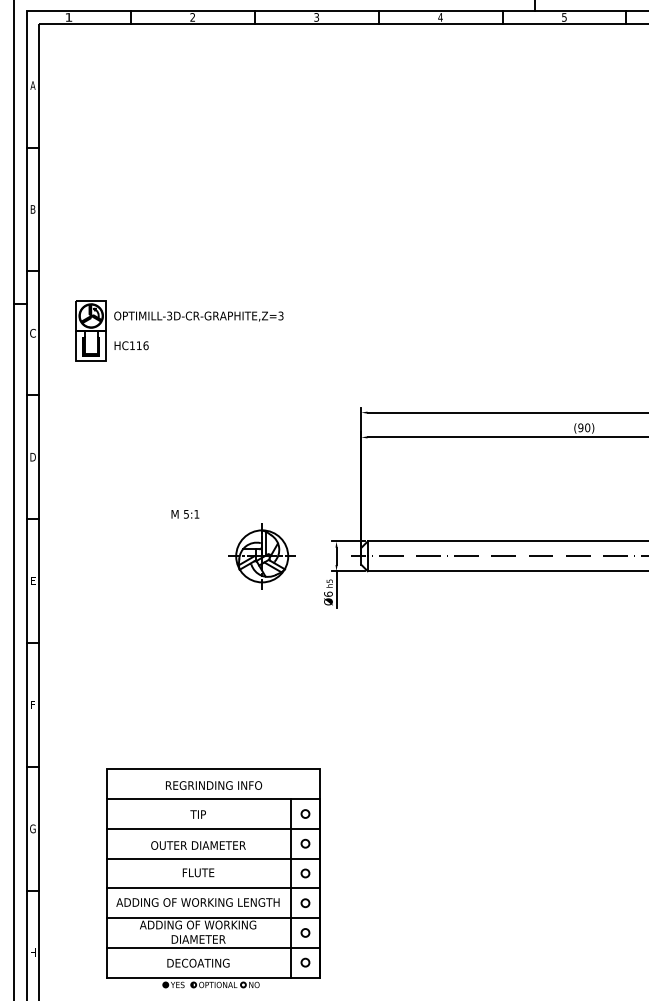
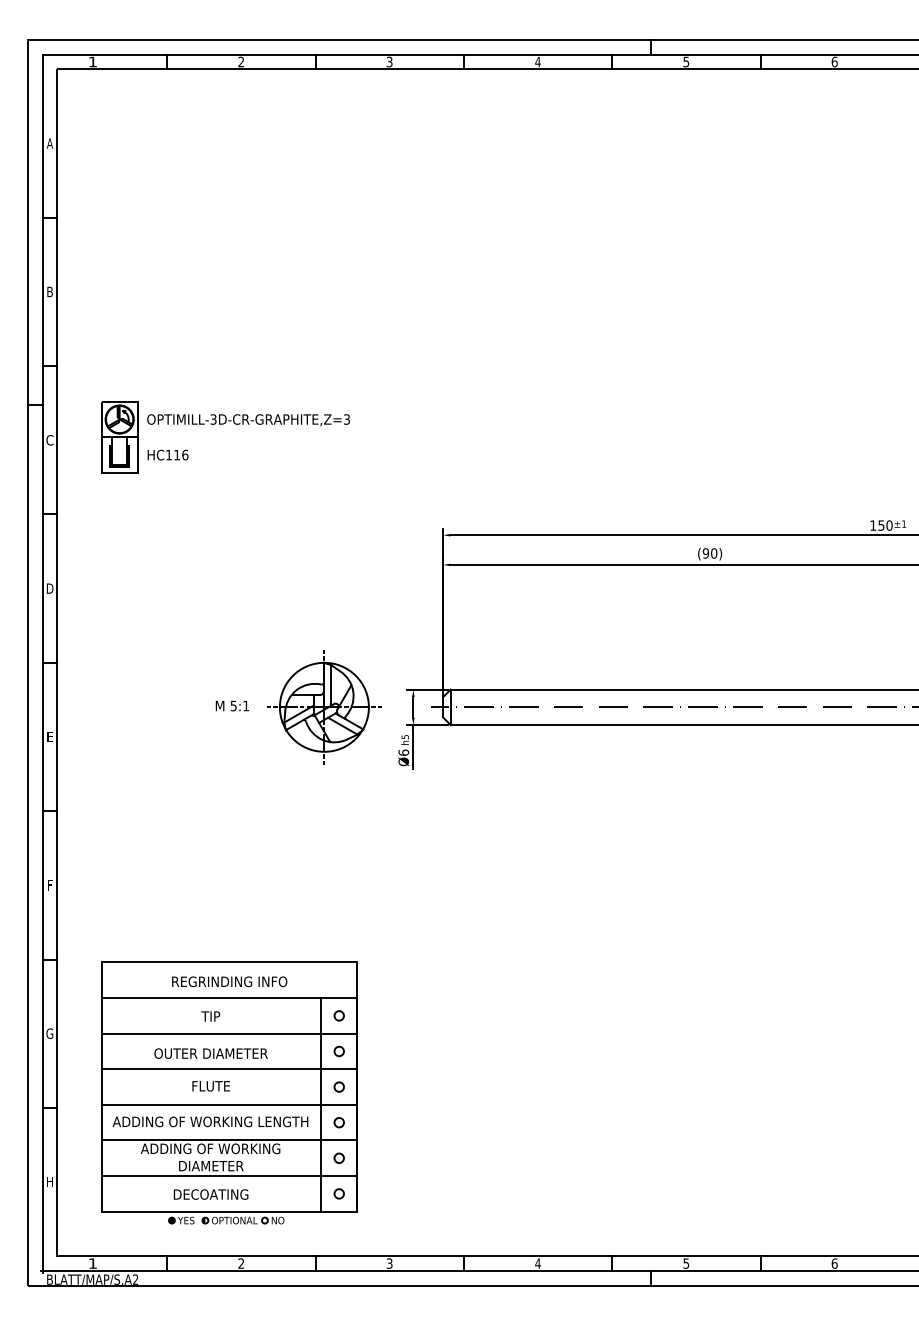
text: (185, 513) -> (232, 705), moved
part: (262, 556) -> (324, 707), size x1.43
part: (213, 878) -> (229, 1092), moved

